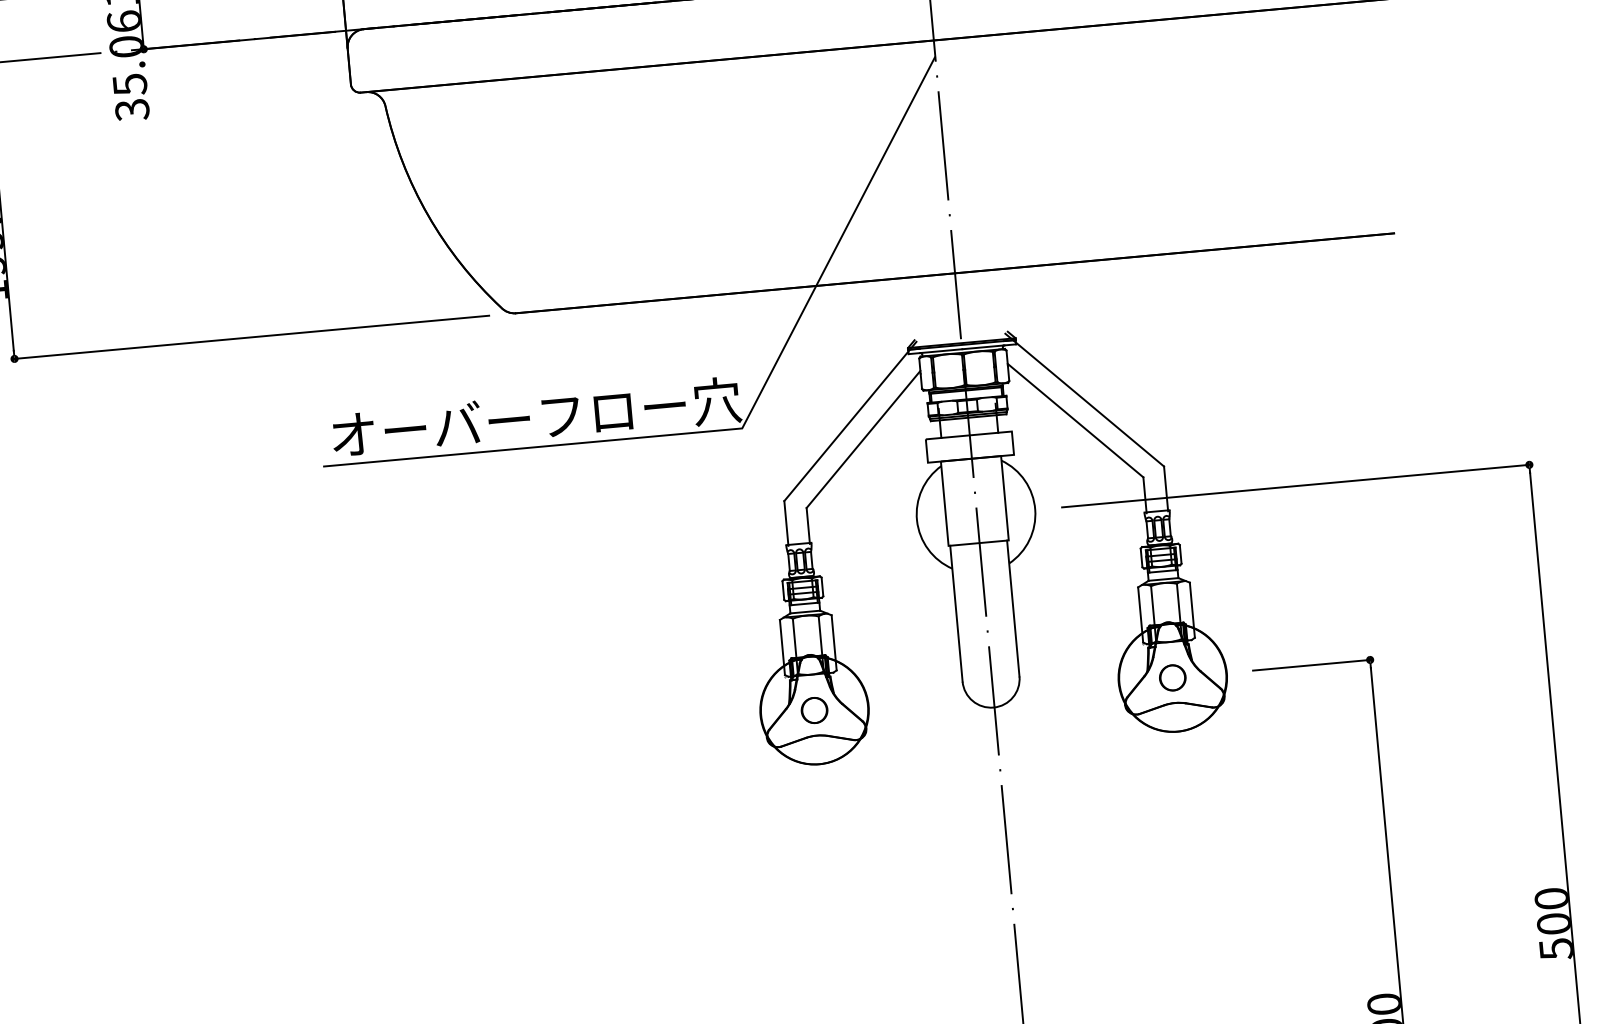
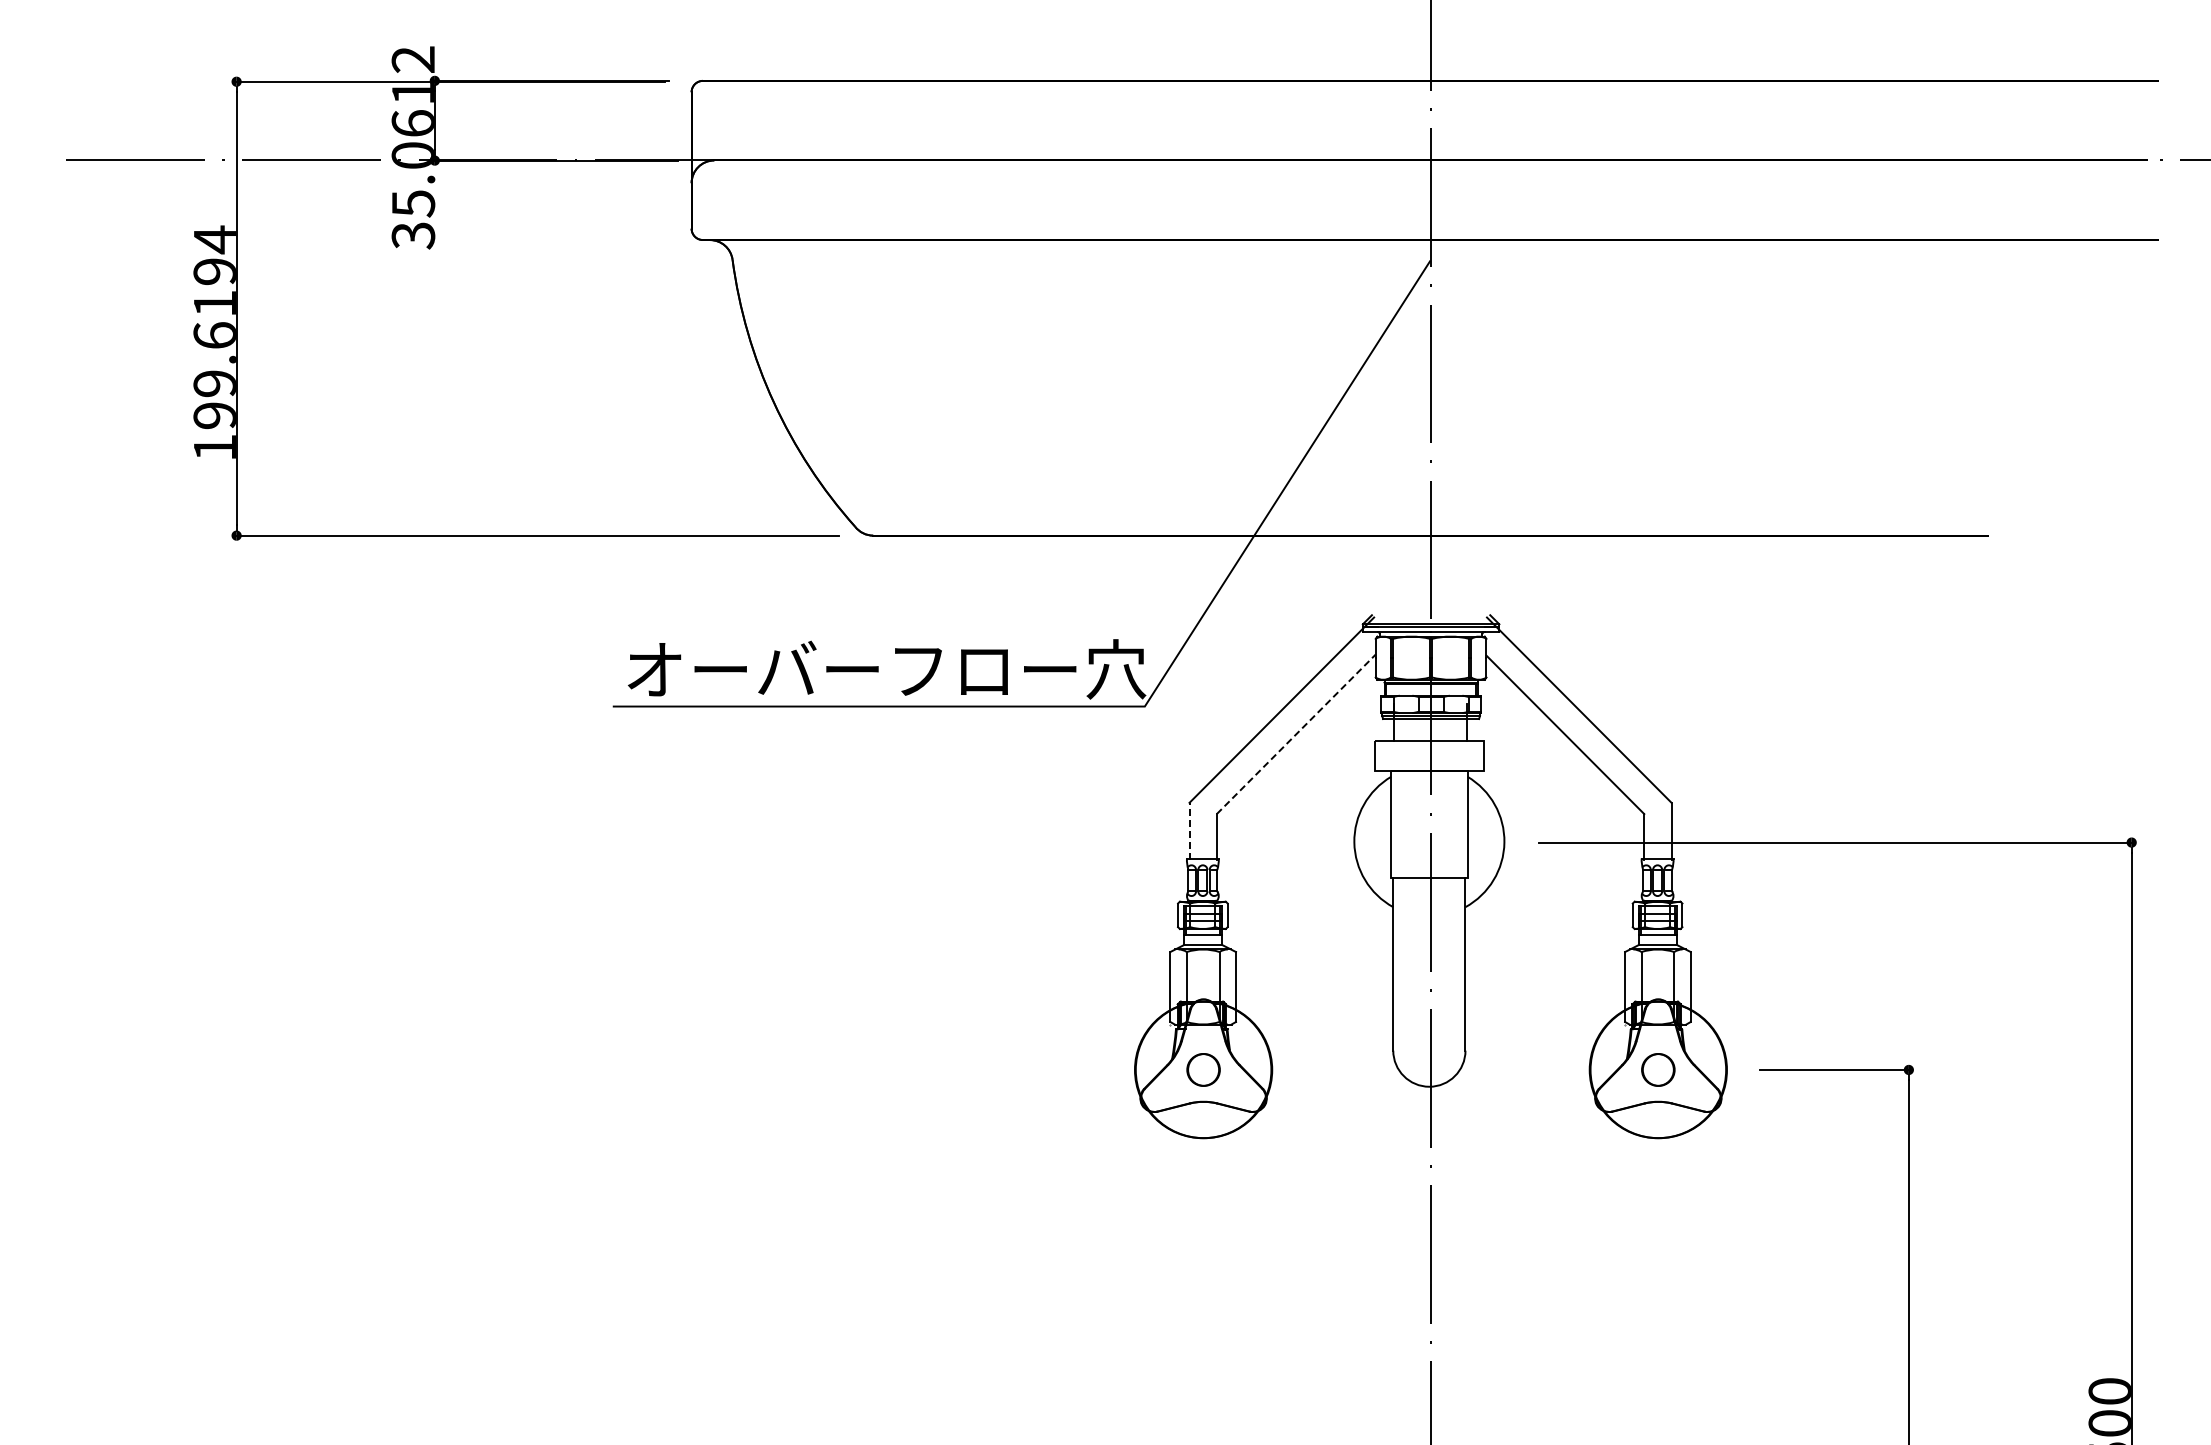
line: (863, 439) -> (1296, 734), solid -> dashed
line: (786, 522) -> (1189, 830), solid -> dashed

